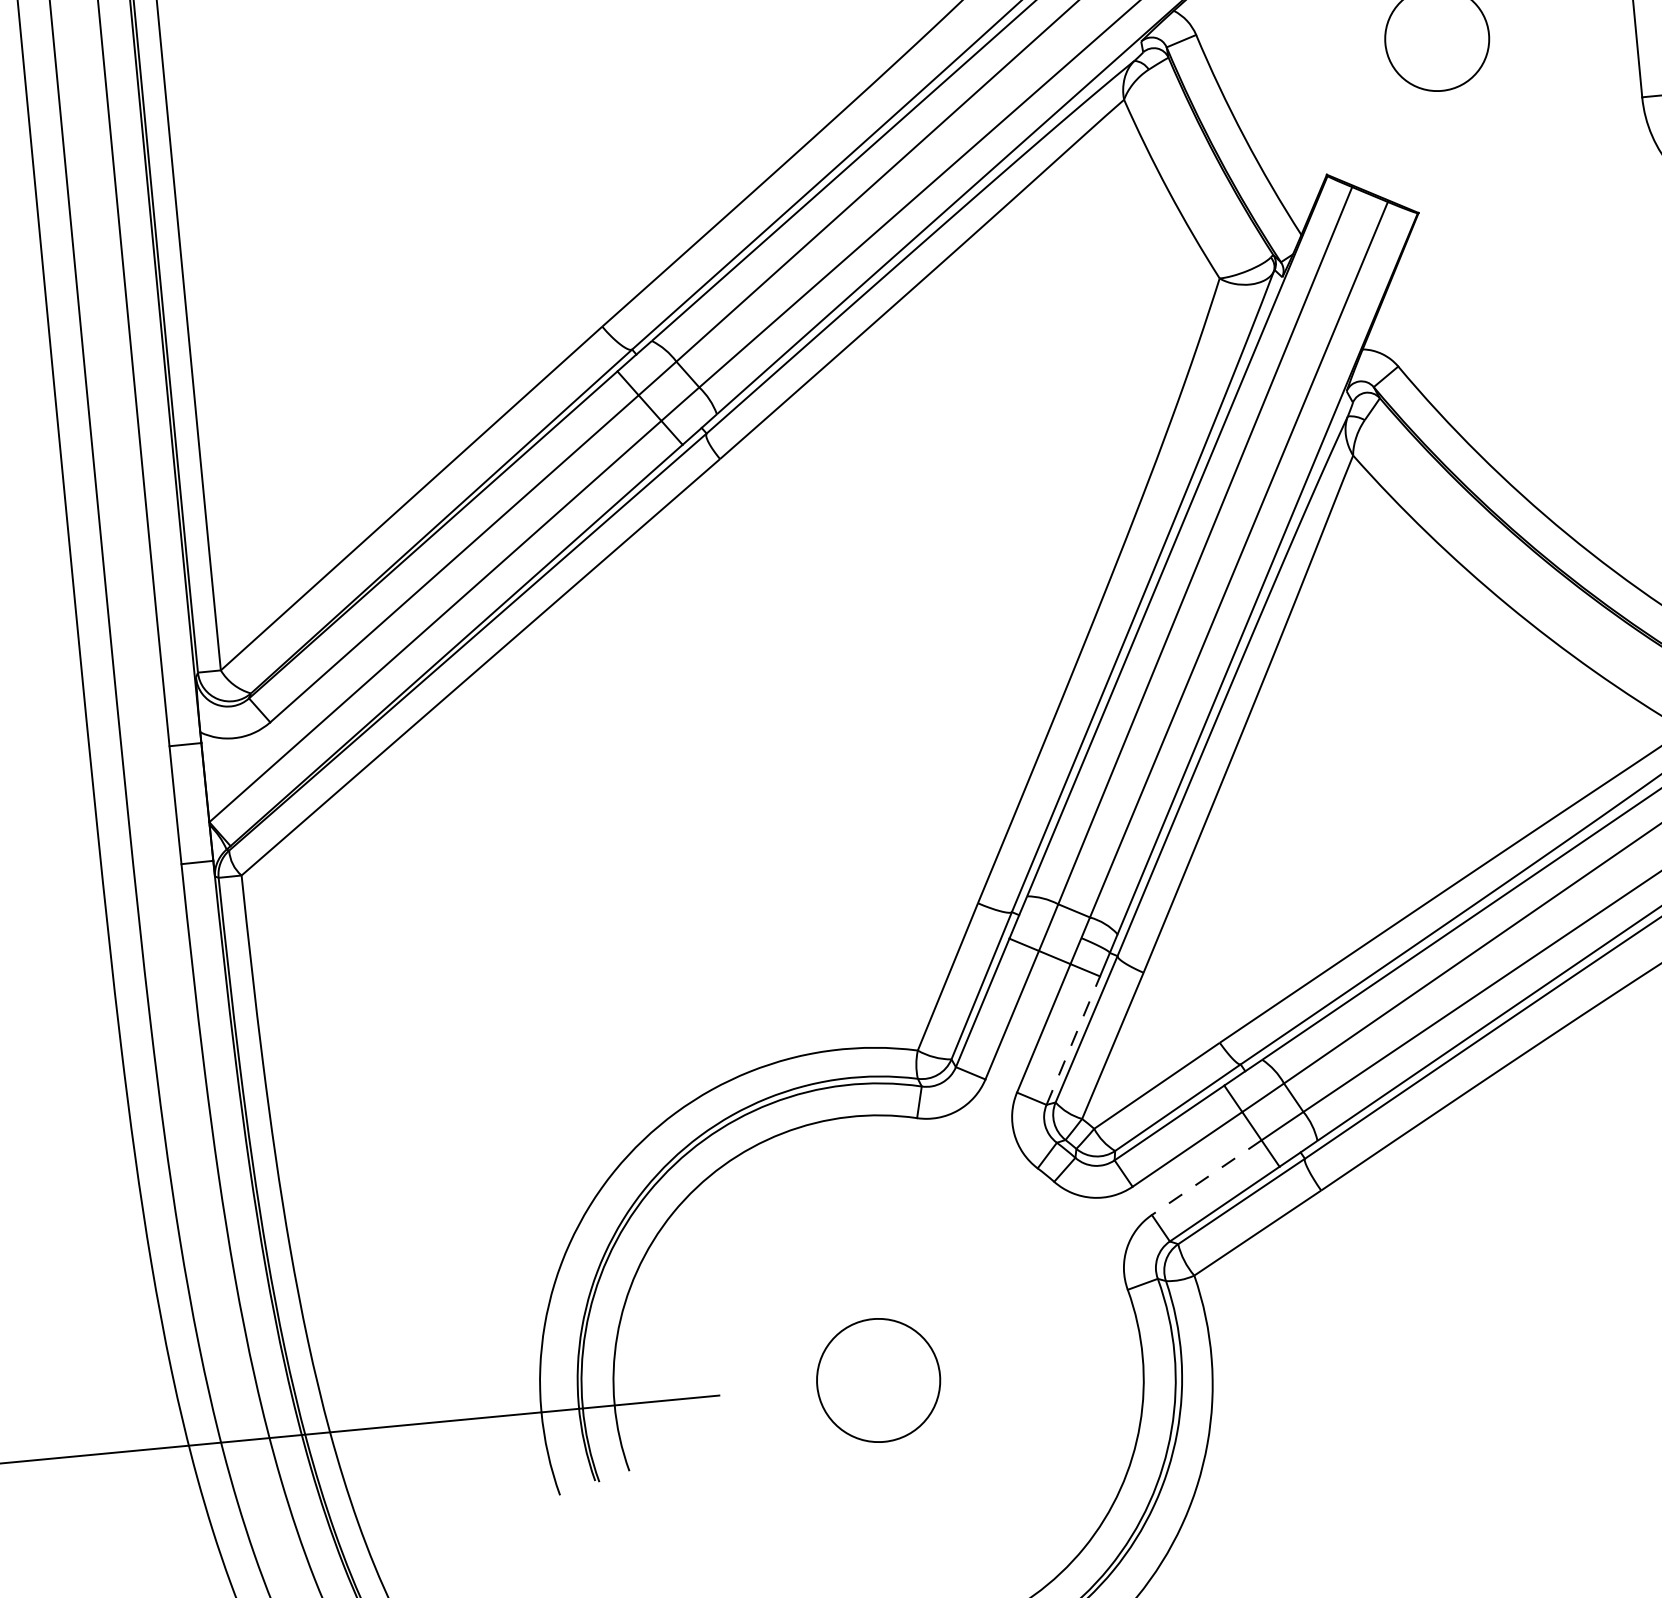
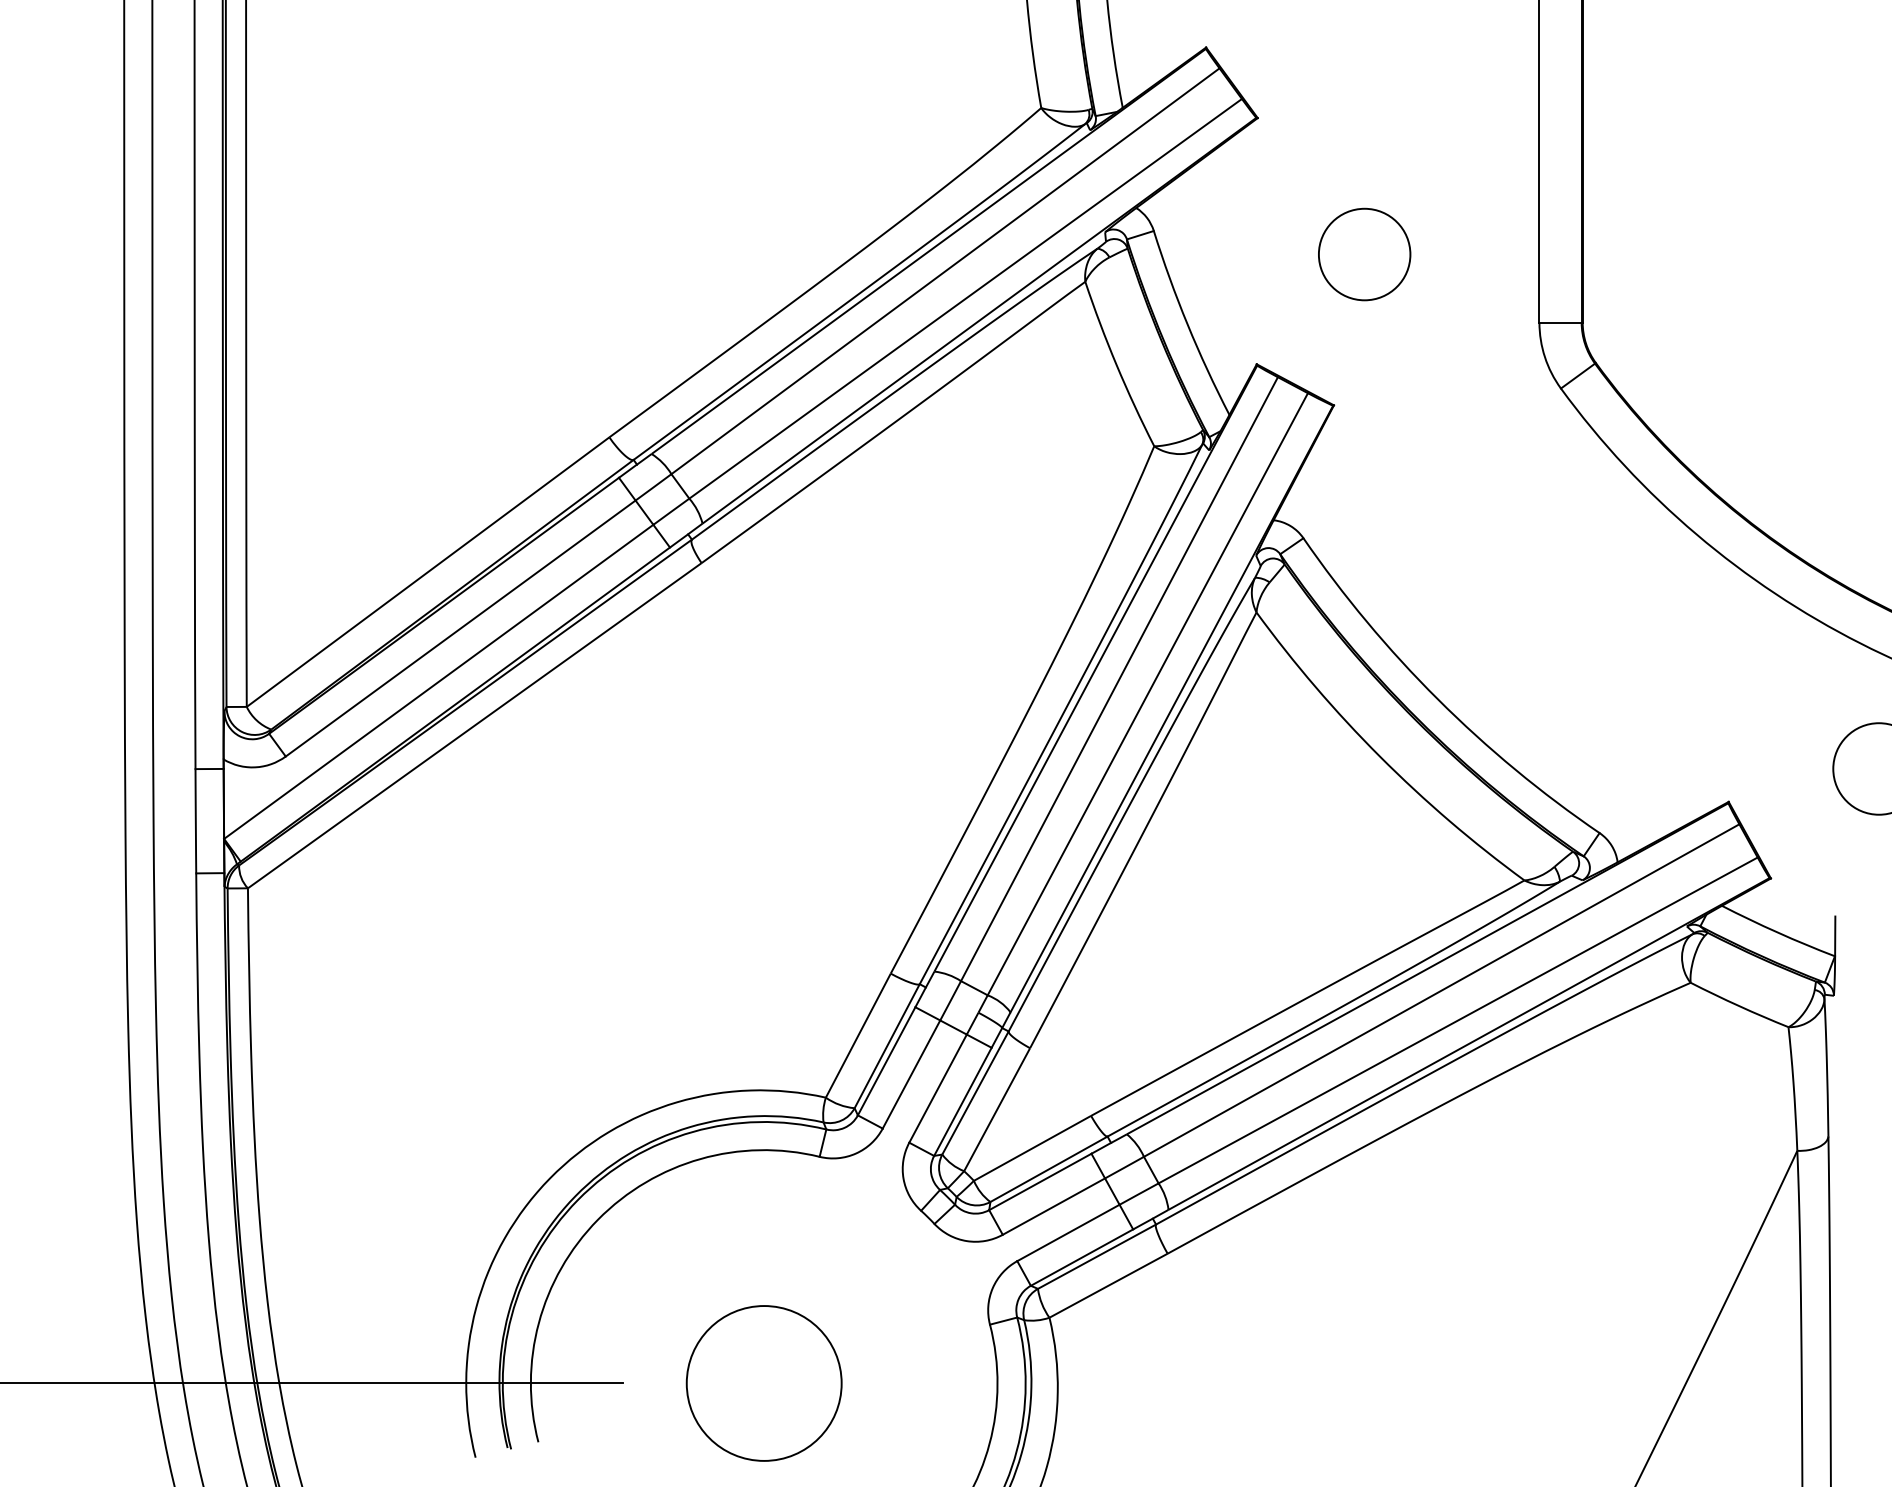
line: (1073, 1040) -> (963, 1101), dashed -> solid
line: (1206, 1178) -> (1068, 1233), dashed -> solid
circle: (877, 1380) -> (763, 1383), size x1.43

